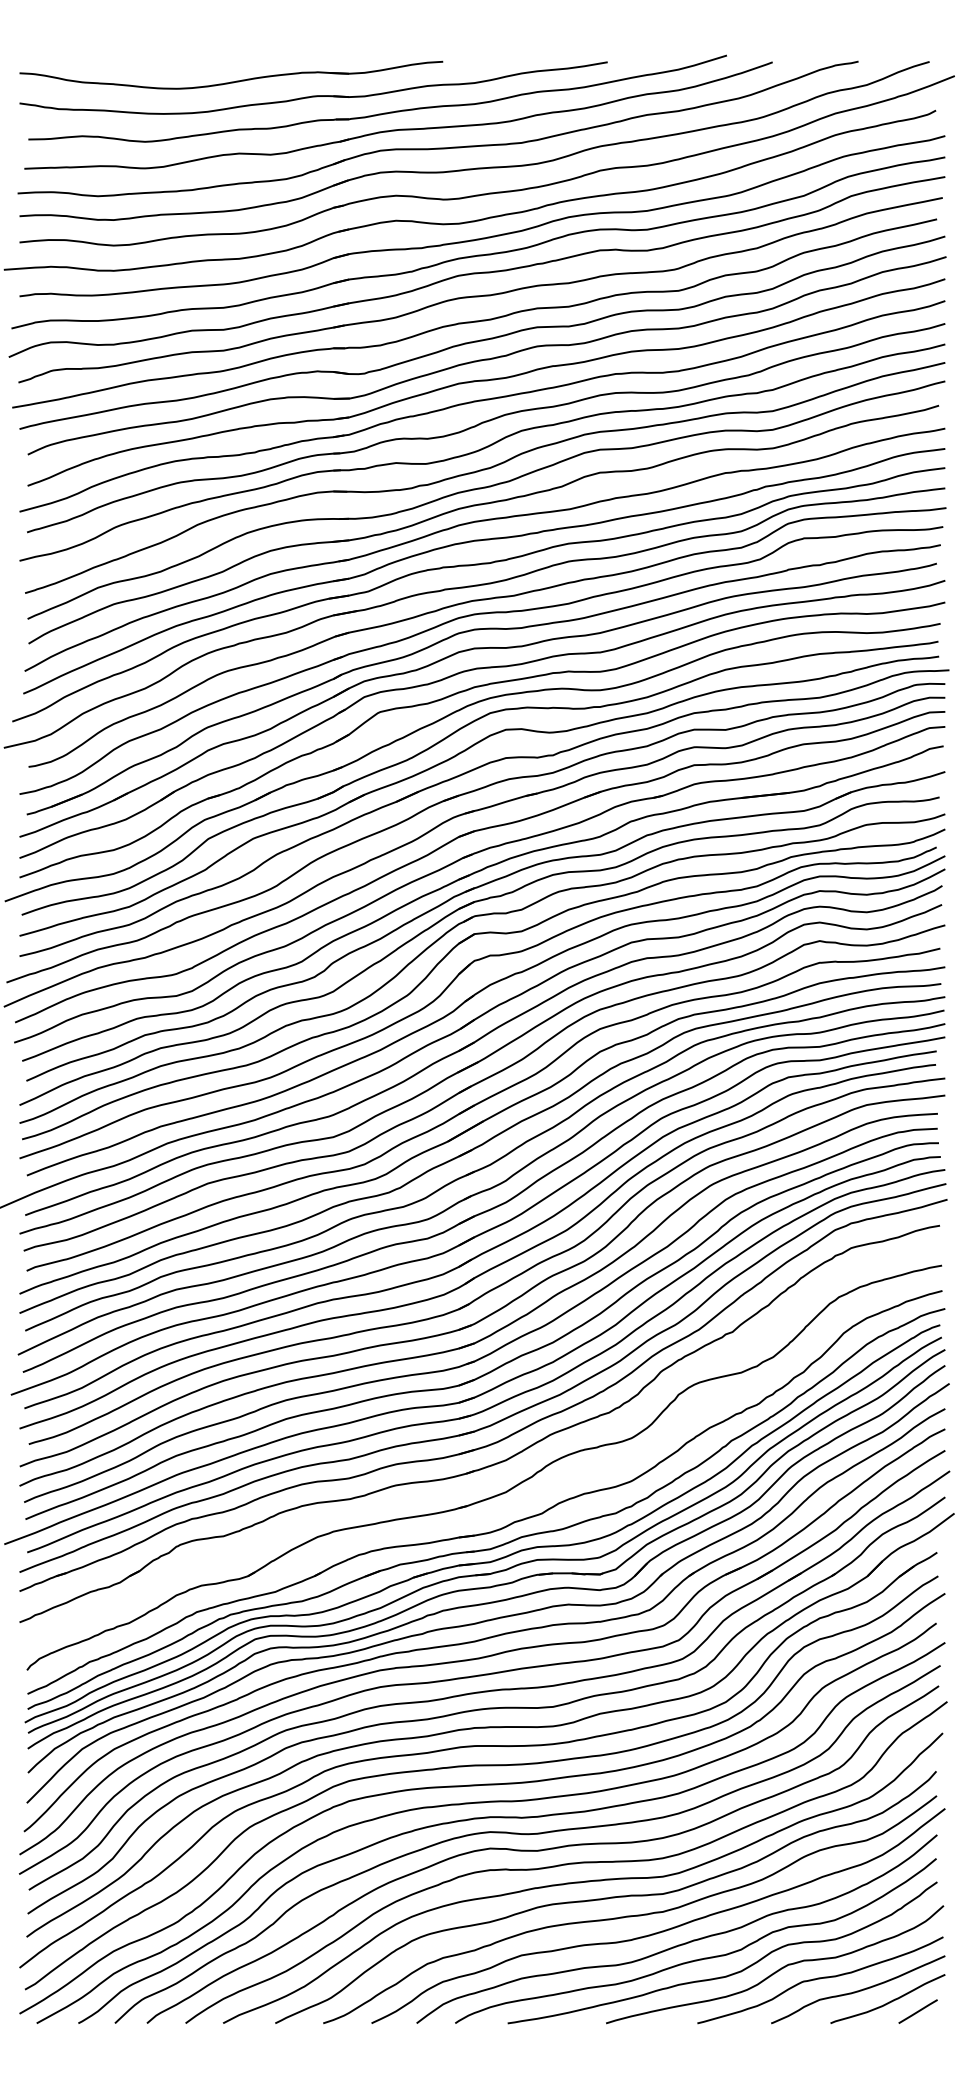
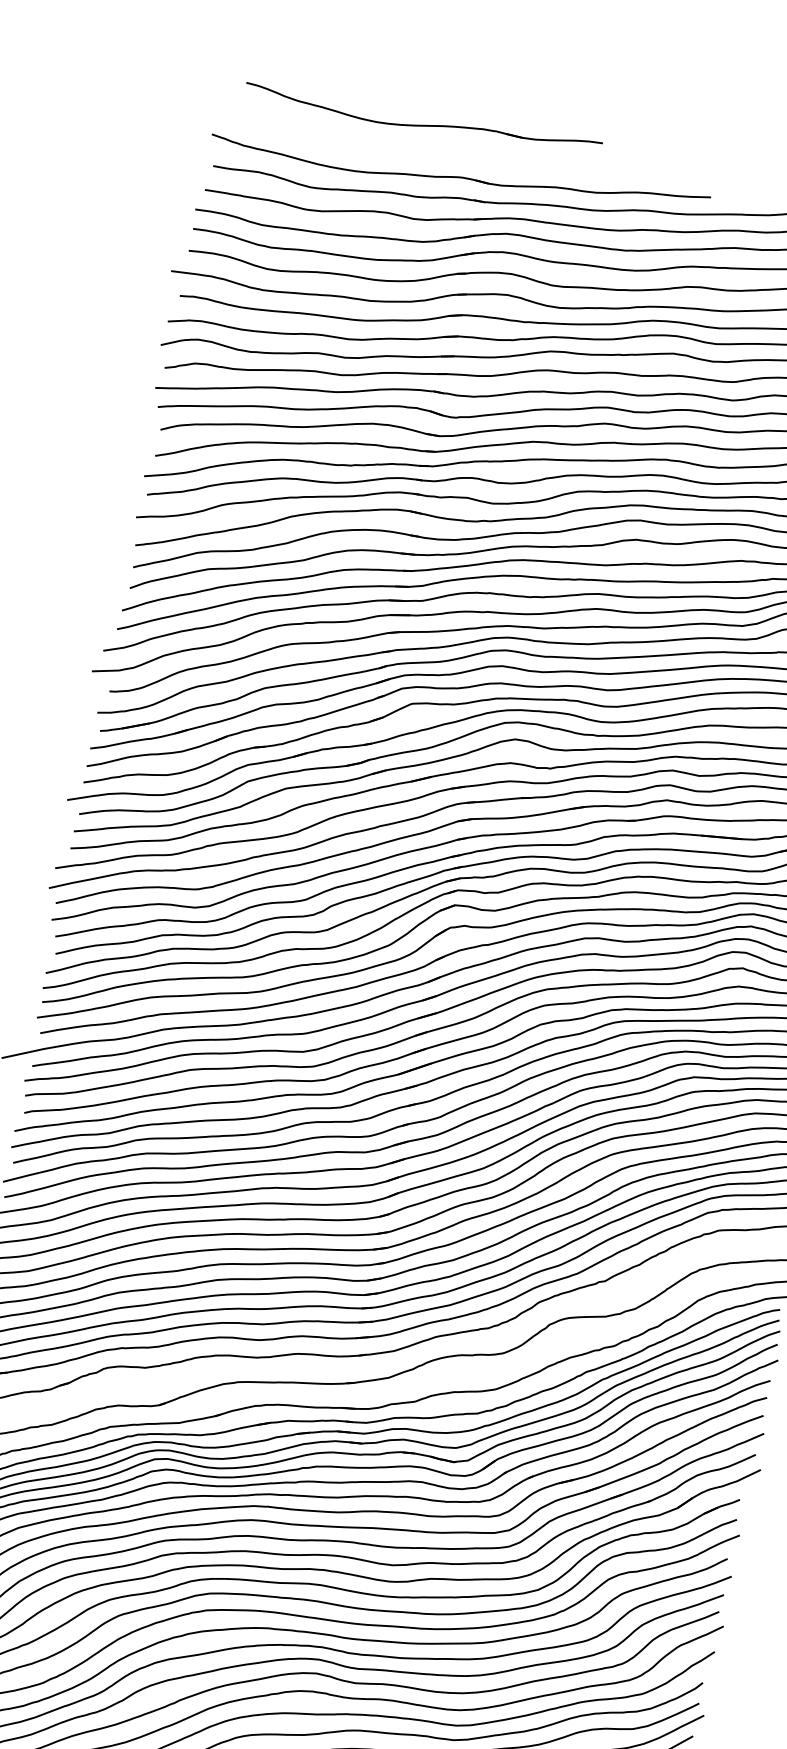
part: (231, 81) -> (422, 124), moved

